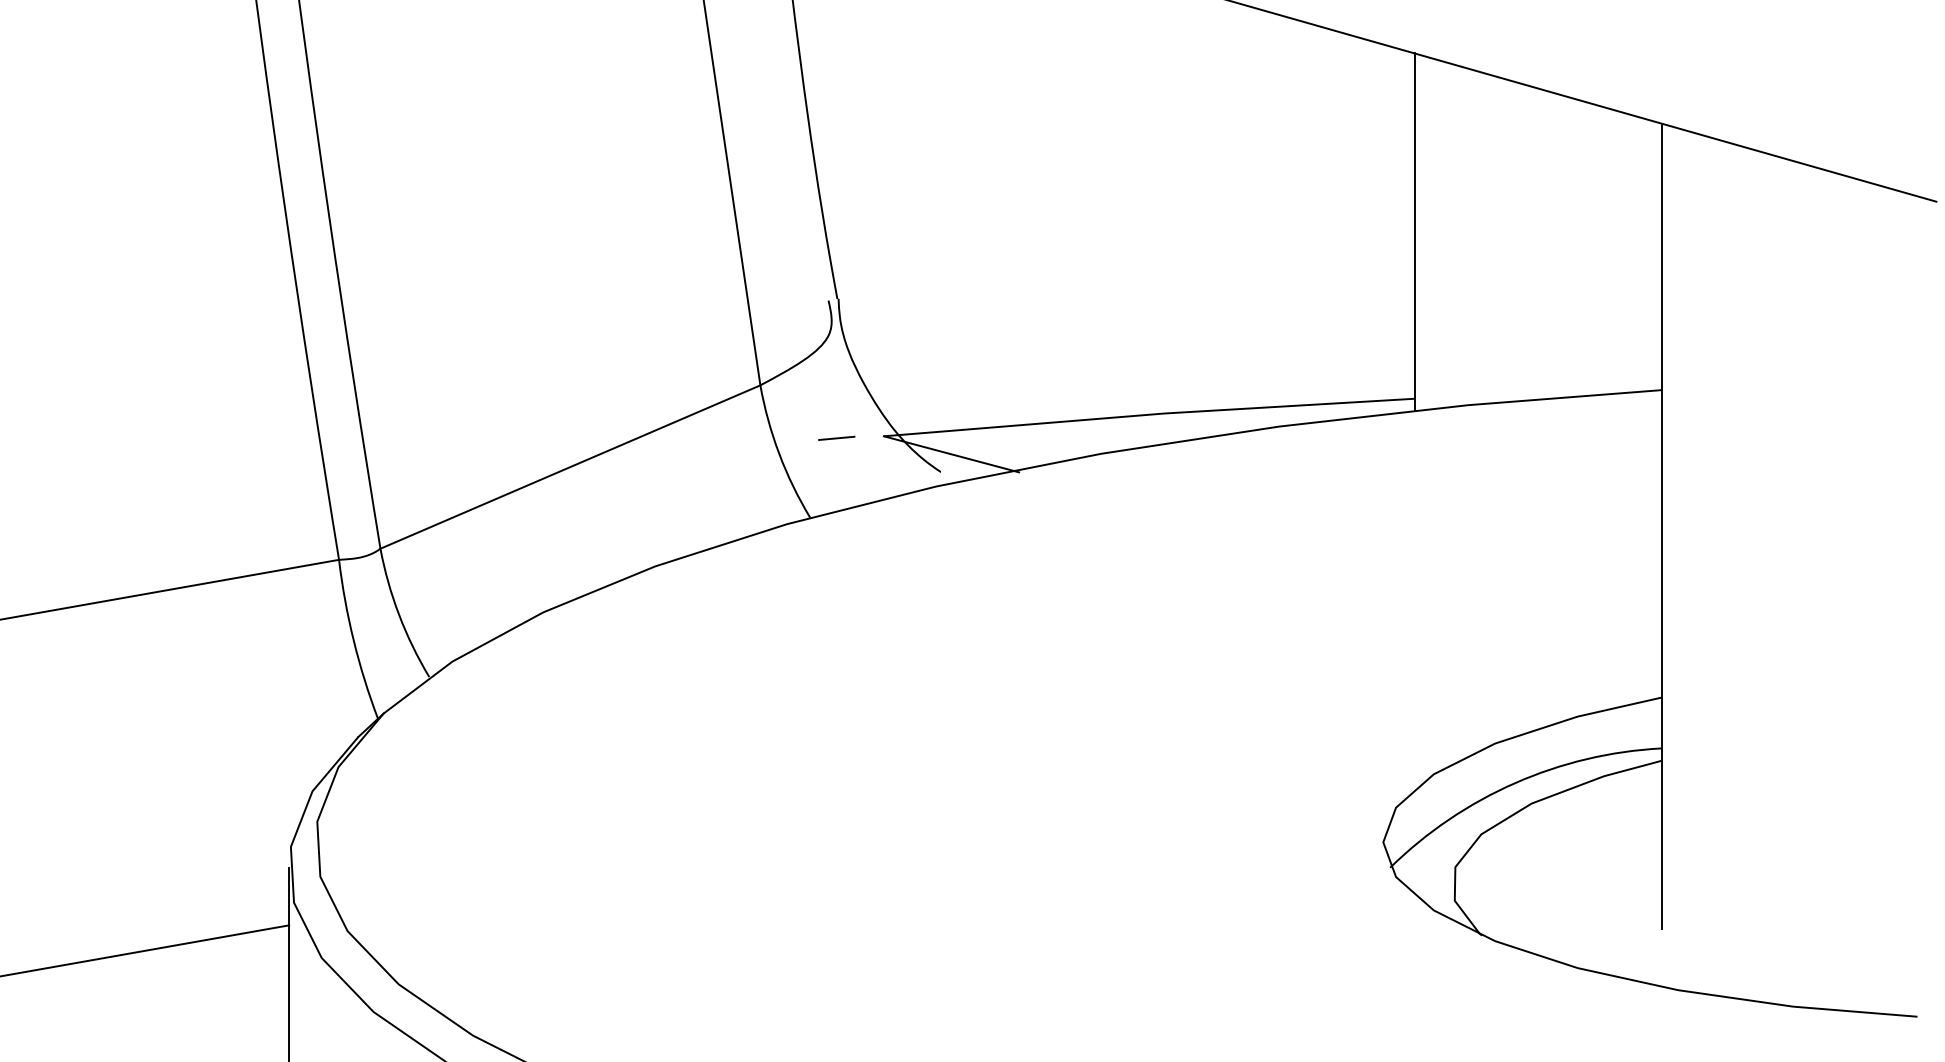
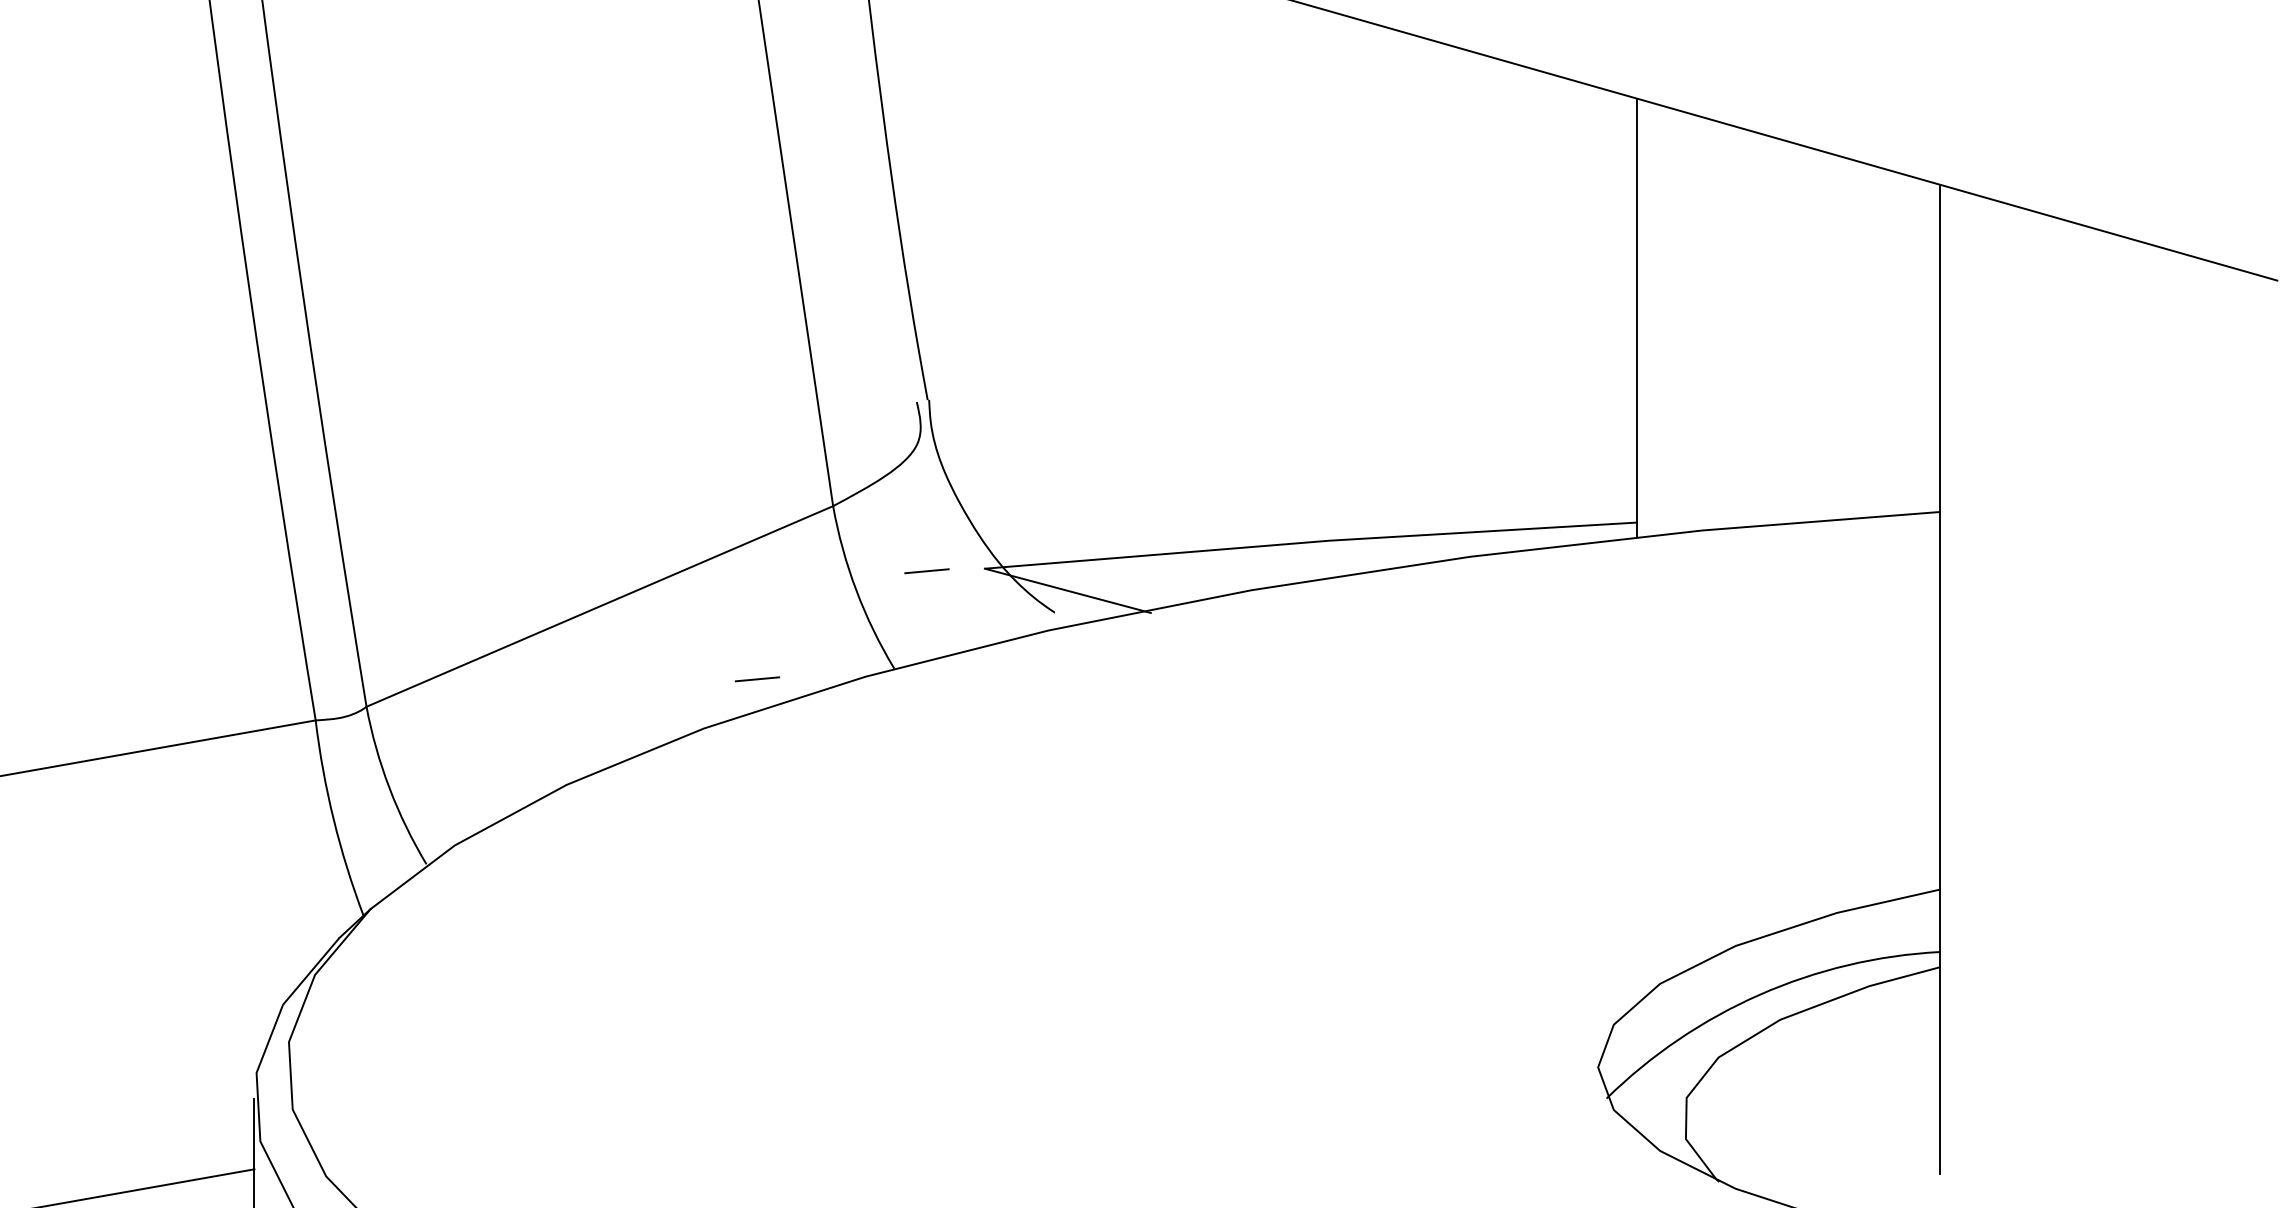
line: (698, 525) -> (757, 678), added

